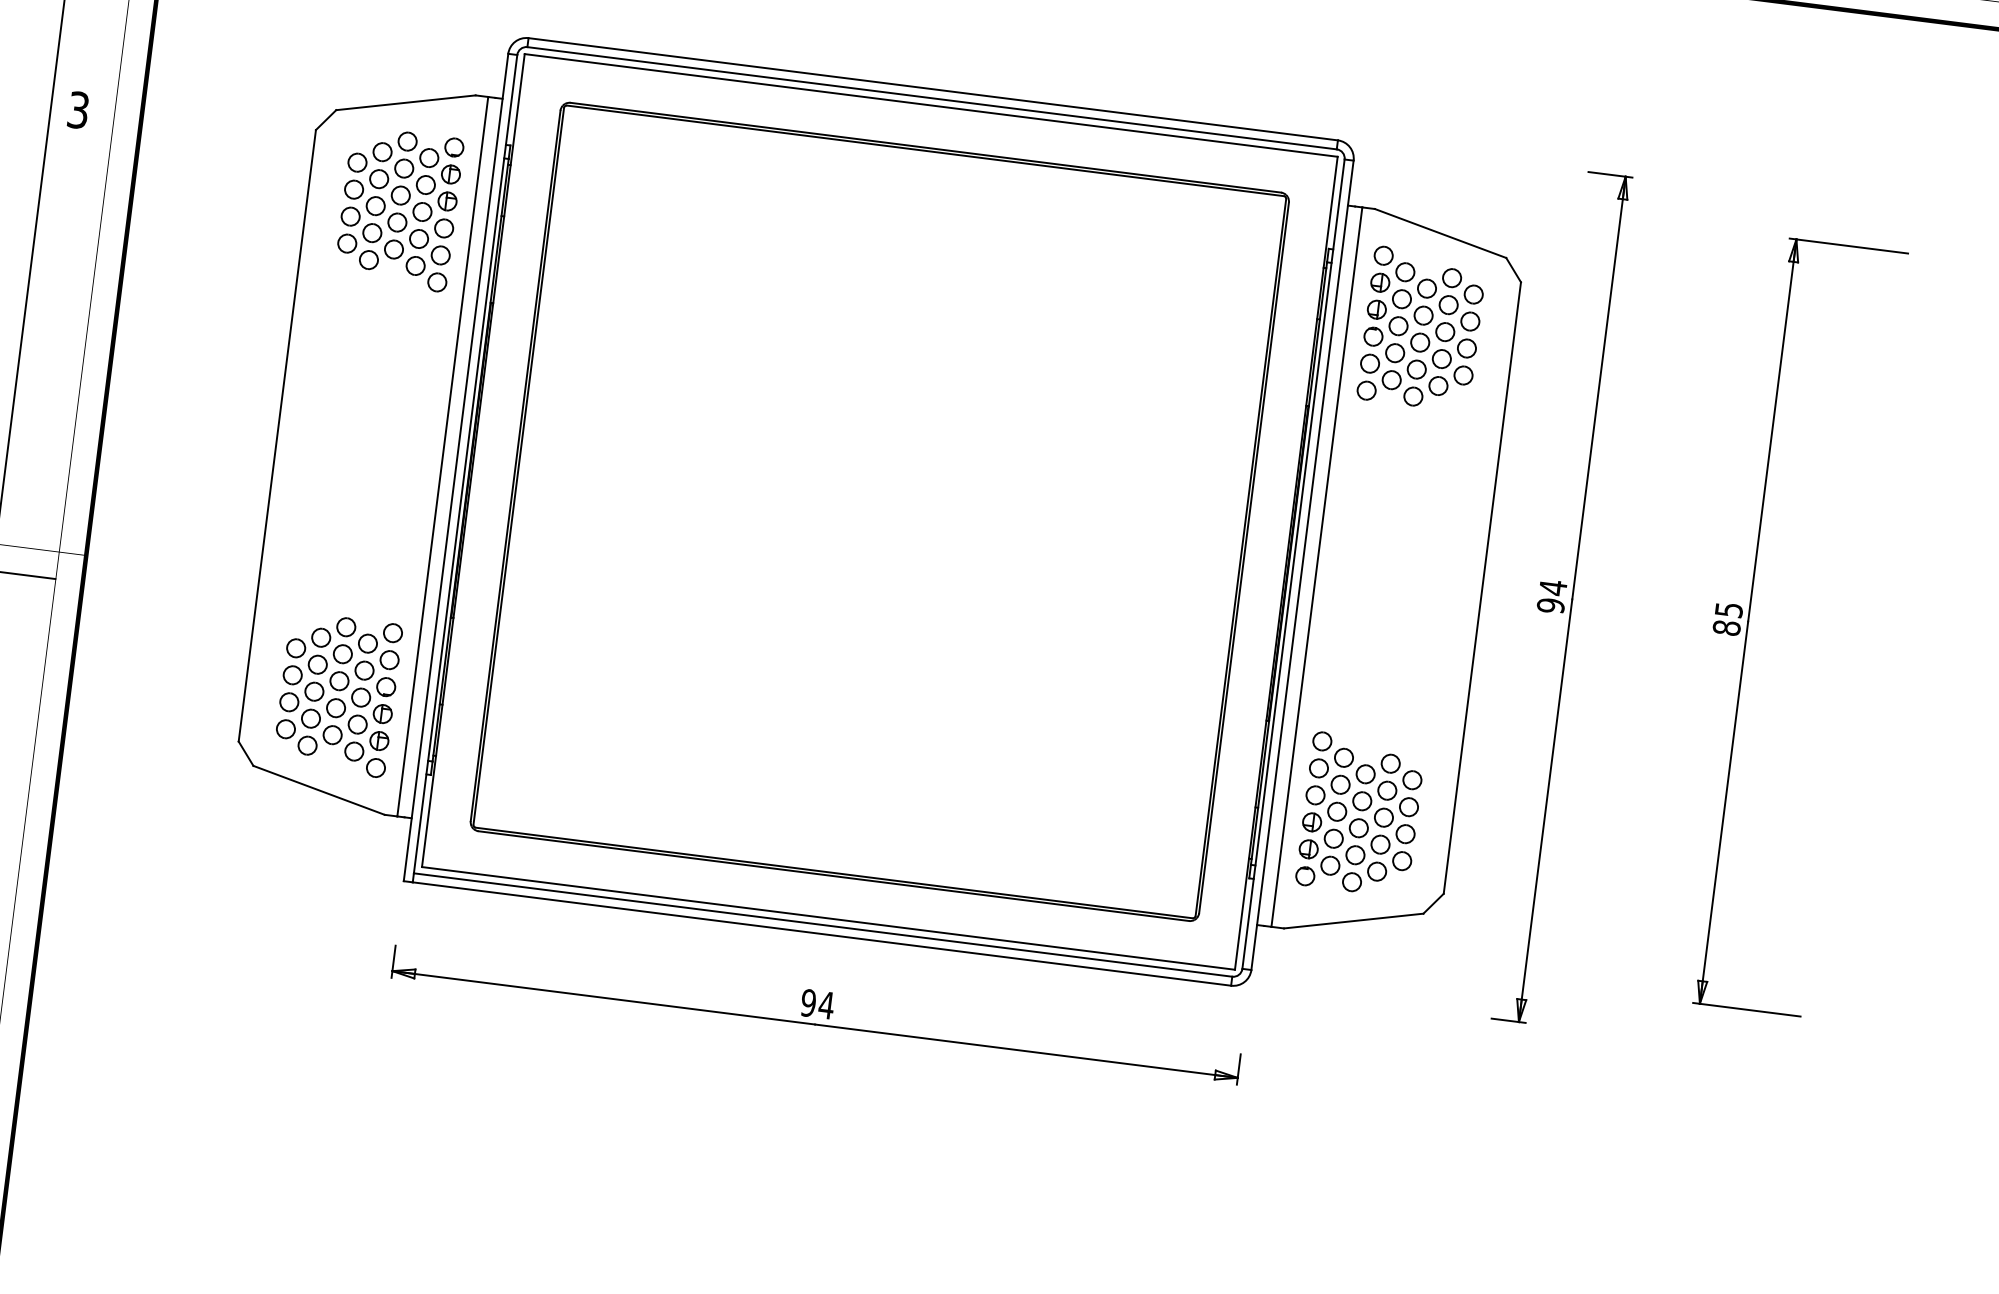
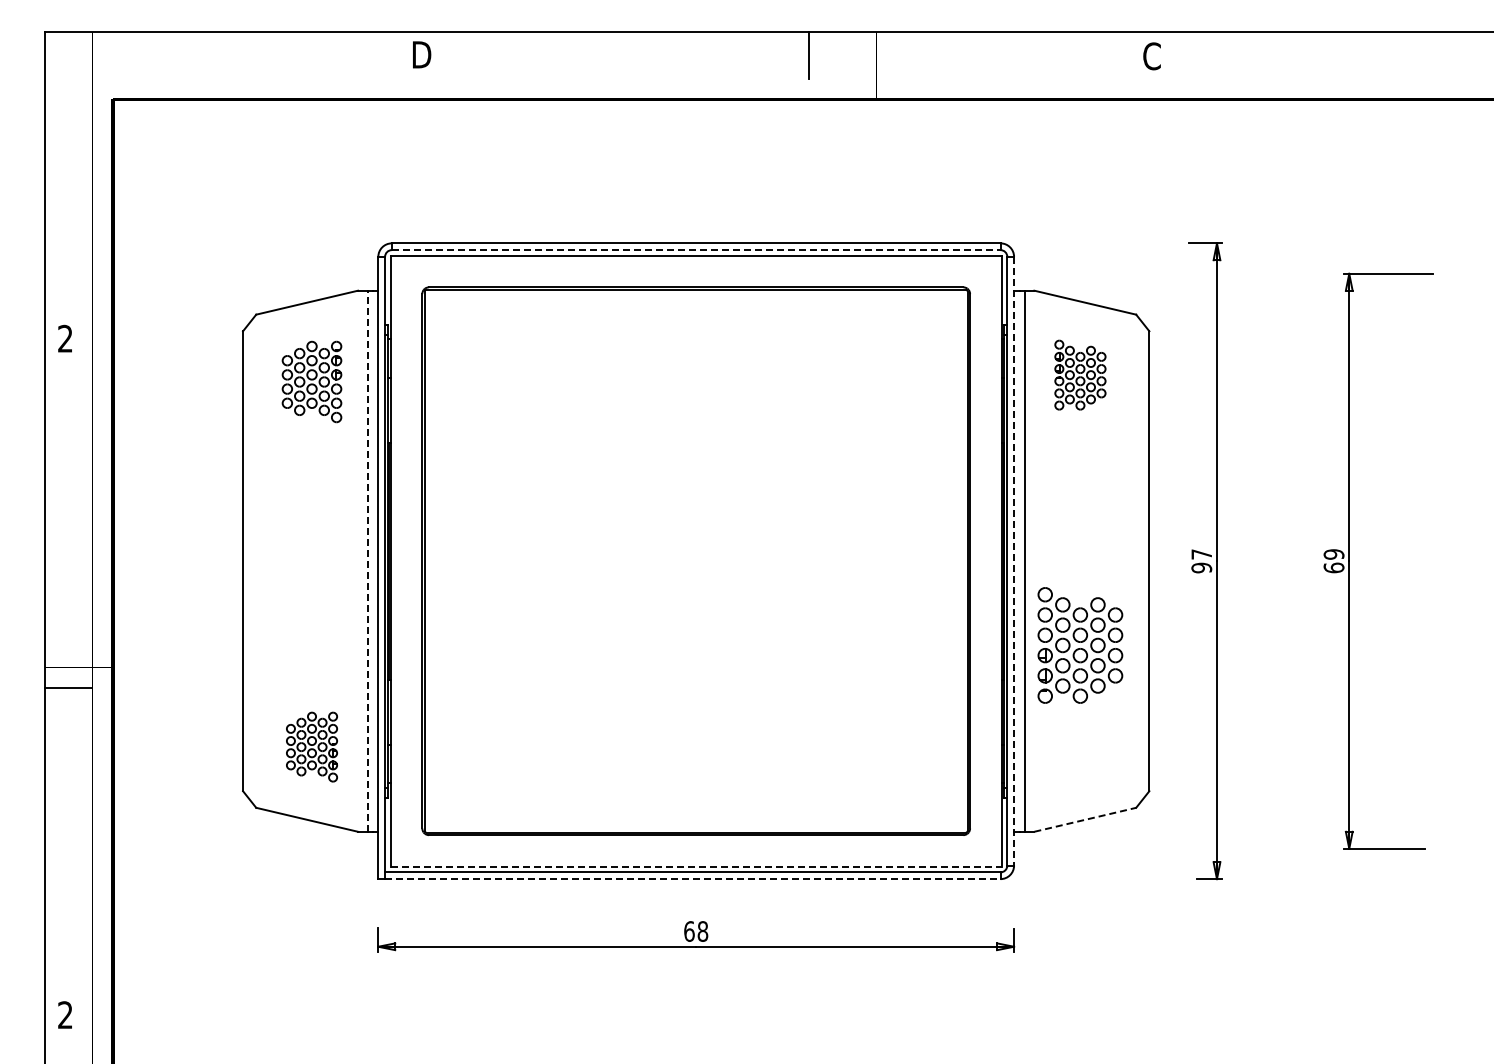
line: (932, 98) -> (696, 250), solid -> dashed
text: (78, 109) -> (65, 338), 3 -> 2
part: (398, 208) -> (311, 381), size x0.7
part: (1422, 328) -> (1080, 374), size x0.6
line: (442, 457) -> (367, 561), solid -> dashed
line: (1303, 565) -> (1014, 561), solid -> dashed
text: (1552, 587) -> (1201, 554), 94 -> 97
text: (1727, 619) -> (1333, 561), 85 -> 69
part: (337, 693) -> (311, 746), size x0.6
part: (1360, 814) -> (1080, 645), moved
line: (828, 917) -> (696, 866), solid -> dashed
line: (1354, 920) -> (1085, 819), solid -> dashed
line: (821, 934) -> (692, 879), solid -> dashed
text: (818, 1004) -> (696, 931), 94 -> 68

